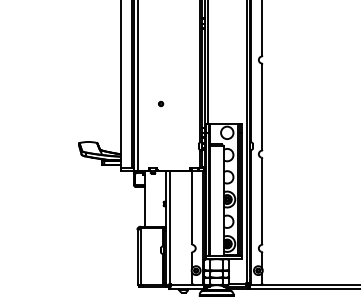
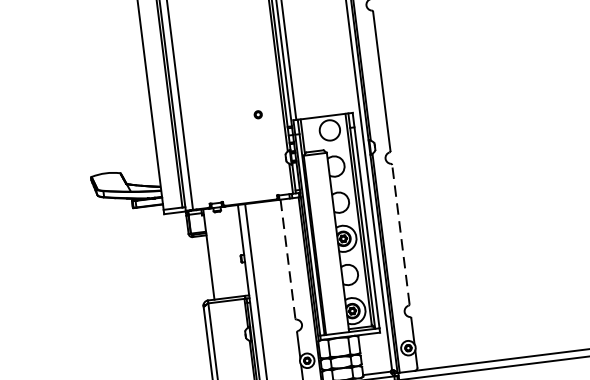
part: (161, 103) -> (258, 113), moved
line: (262, 201) -> (401, 234), solid -> dashed
line: (192, 208) -> (288, 260), solid -> dashed

